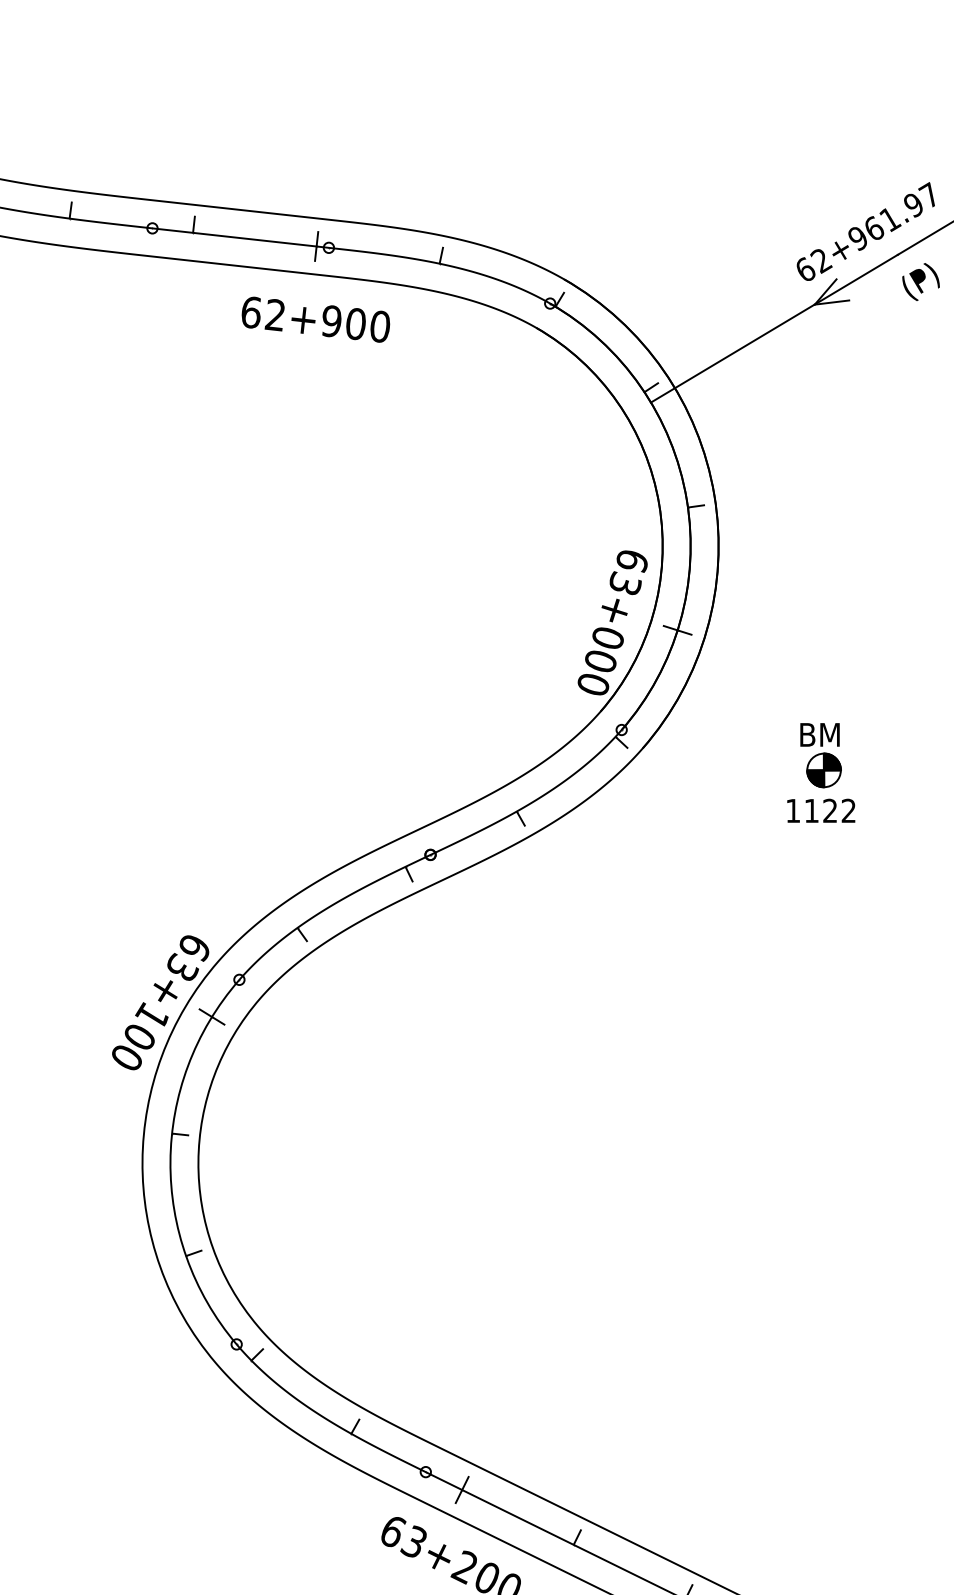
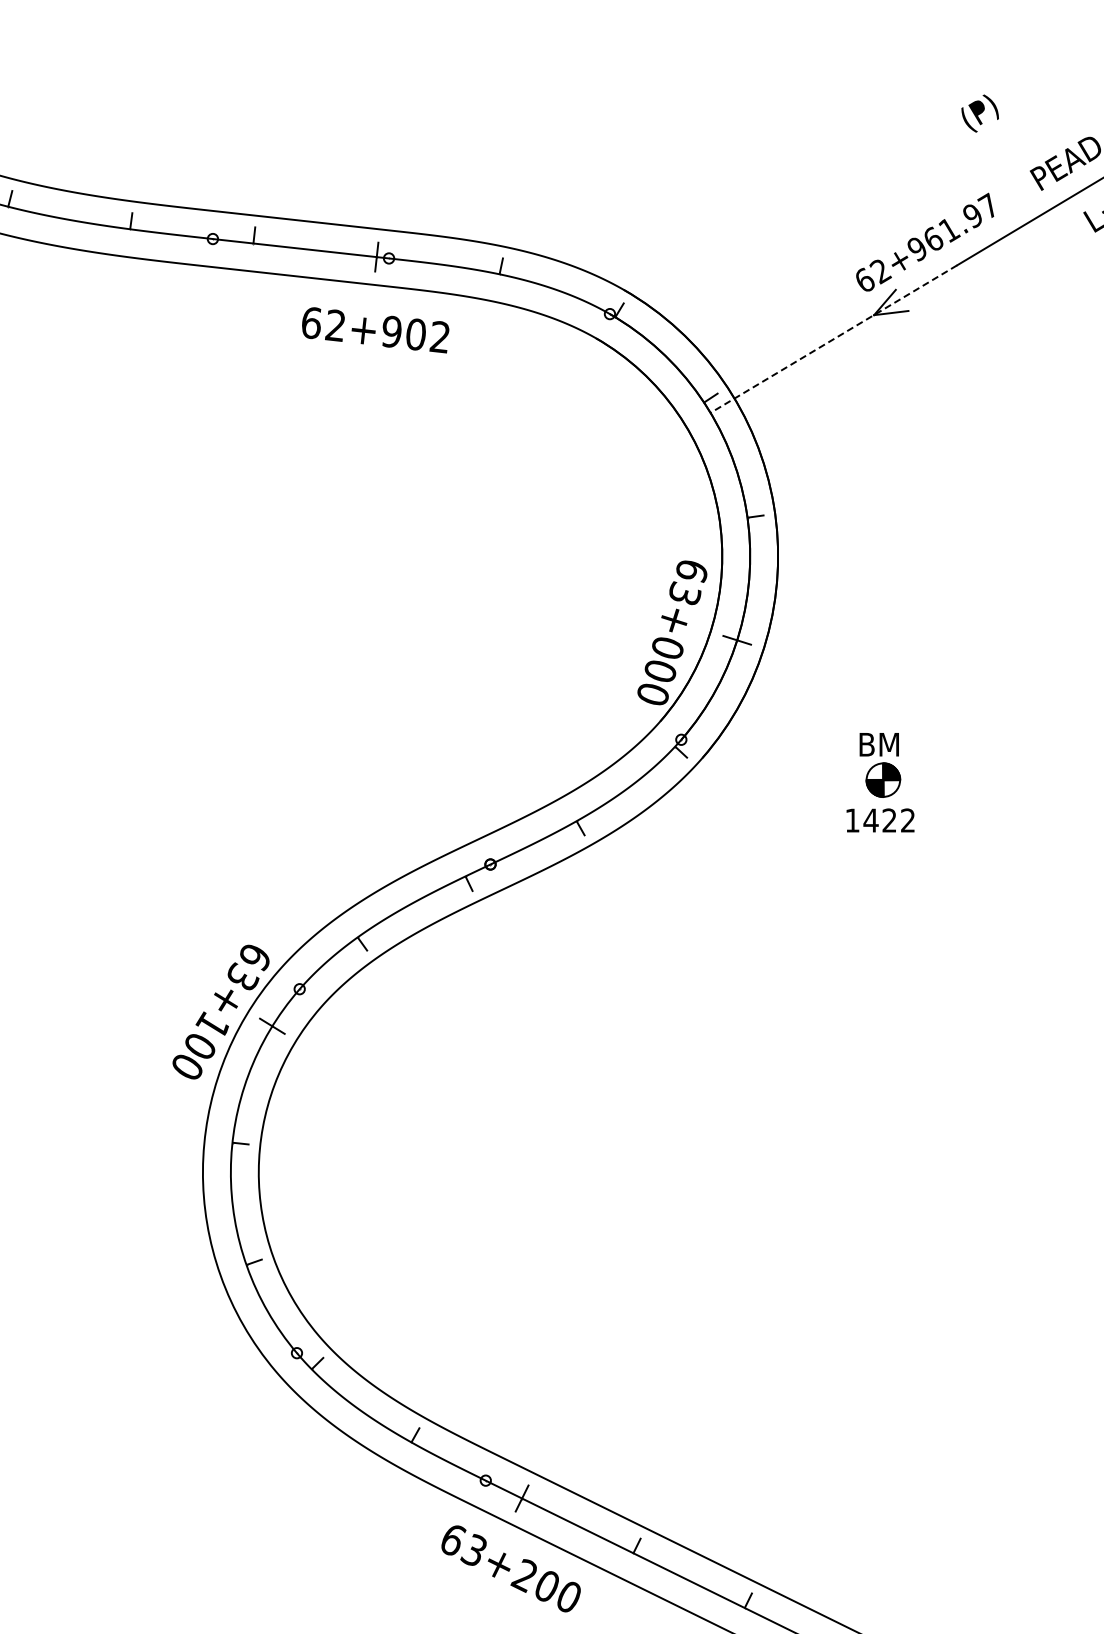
text: (920, 281) -> (979, 113), moved
text: (379, 327) -> (439, 337), 62+900 -> 62+902
line: (774, 329) -> (833, 339), solid -> dashed
text: (811, 810) -> (870, 820), 1122 -> 1422

